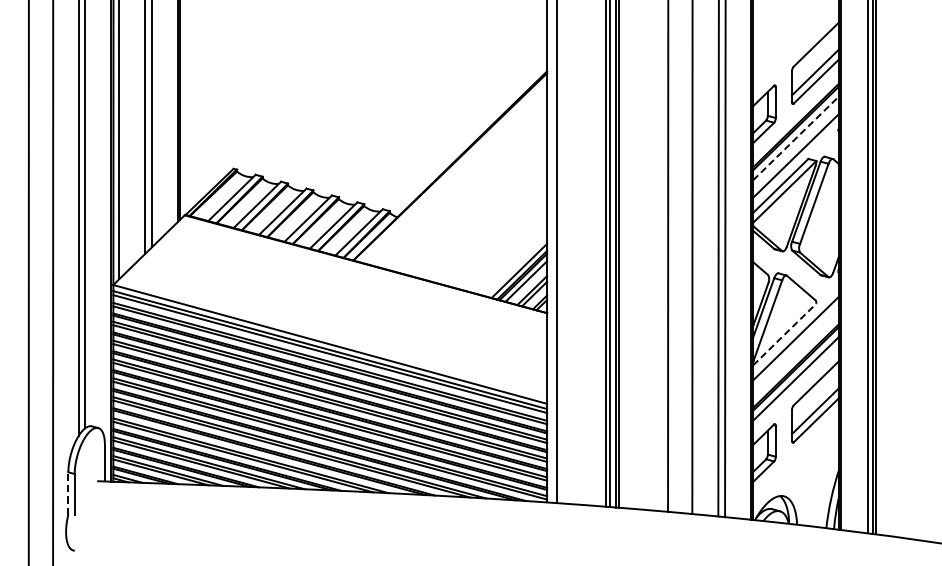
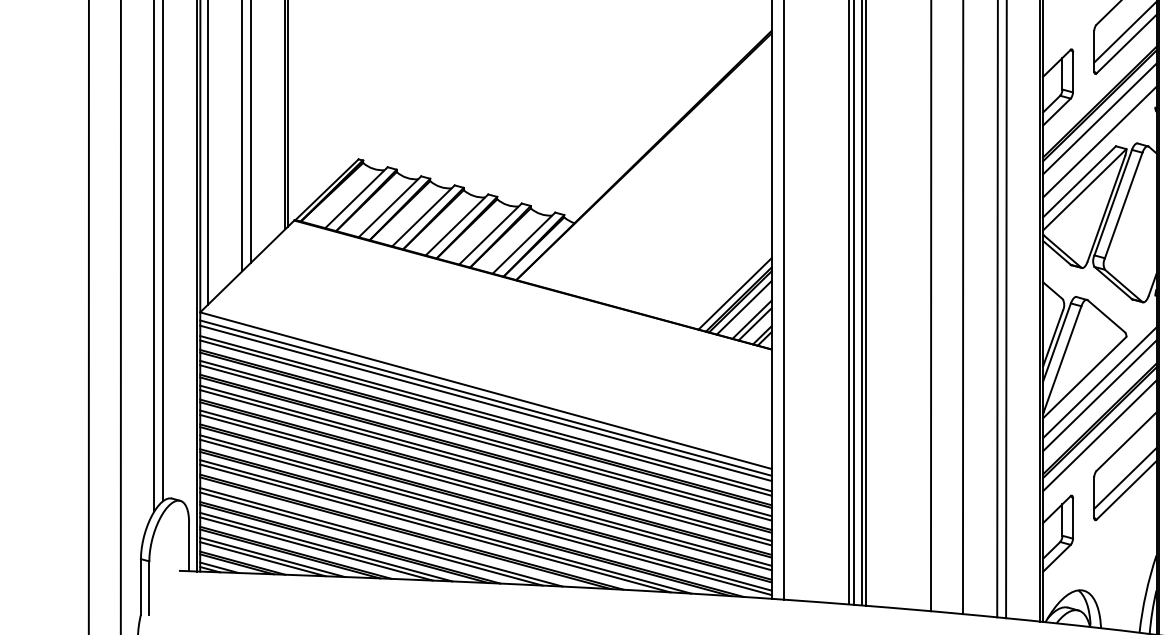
line: (796, 137) -> (1100, 118), dashed -> solid
line: (785, 334) -> (1085, 377), dashed -> solid
line: (796, 348) -> (1100, 396), added
line: (68, 492) -> (141, 585), dashed -> solid

